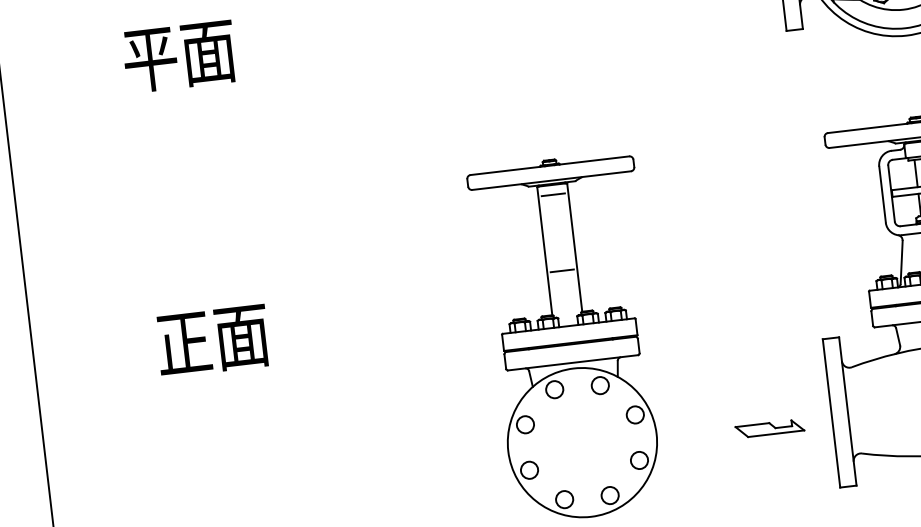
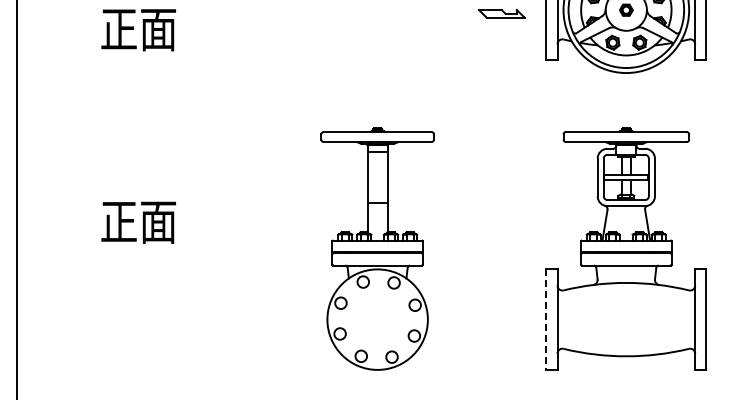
text: (149, 60) -> (118, 30), 平面 -> 正面
line: (831, 414) -> (546, 320), solid -> dashed
part: (768, 427) -> (503, 324), removed

